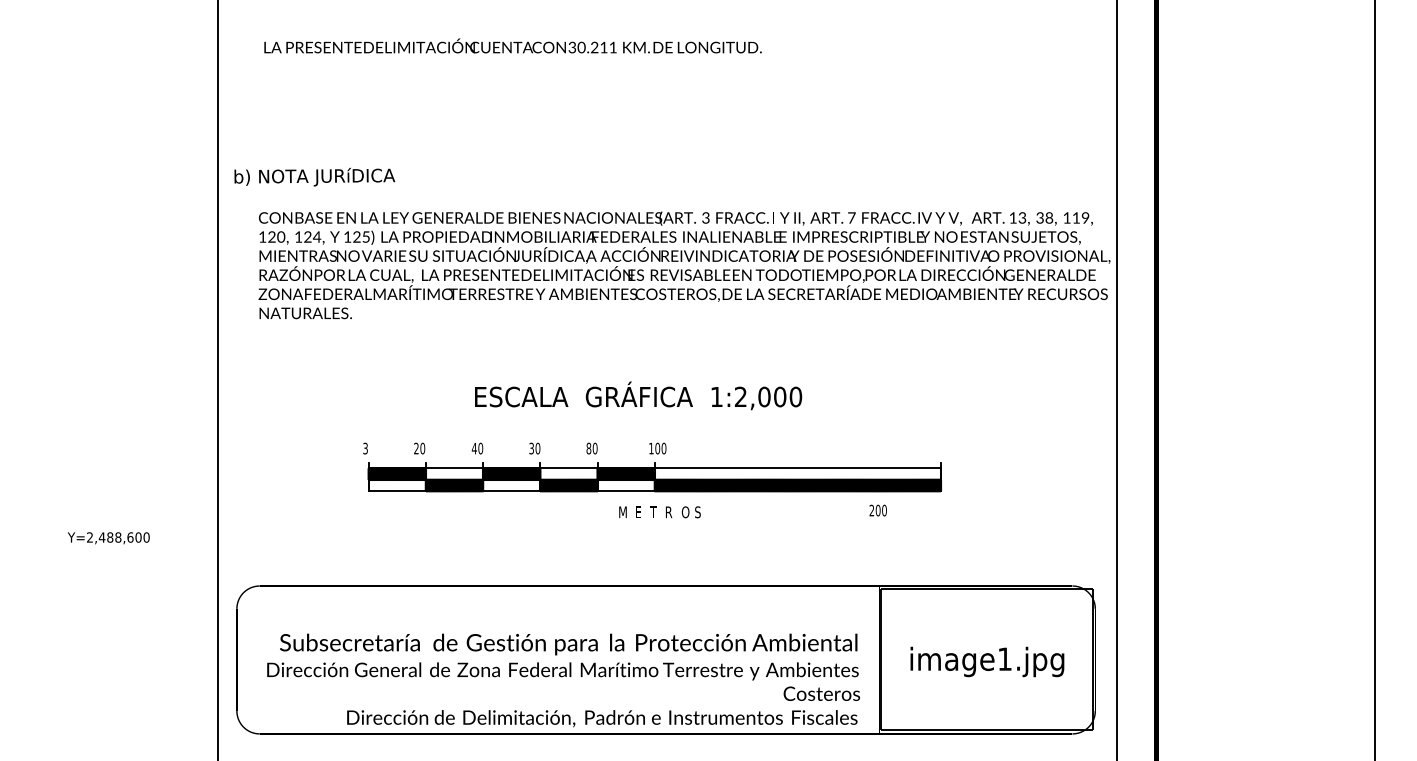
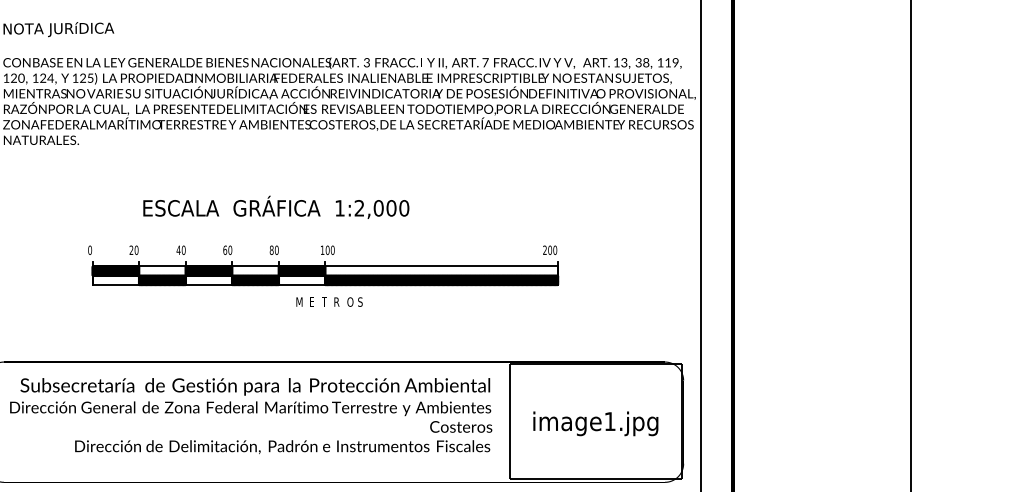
text: (638, 395) -> (276, 207), moved
text: (365, 448) -> (90, 250), 3 -> 0
text: (531, 448) -> (225, 250), 30 -> 60
text: (877, 510) -> (549, 250), moved
text: (563, 680) -> (251, 416), moved

